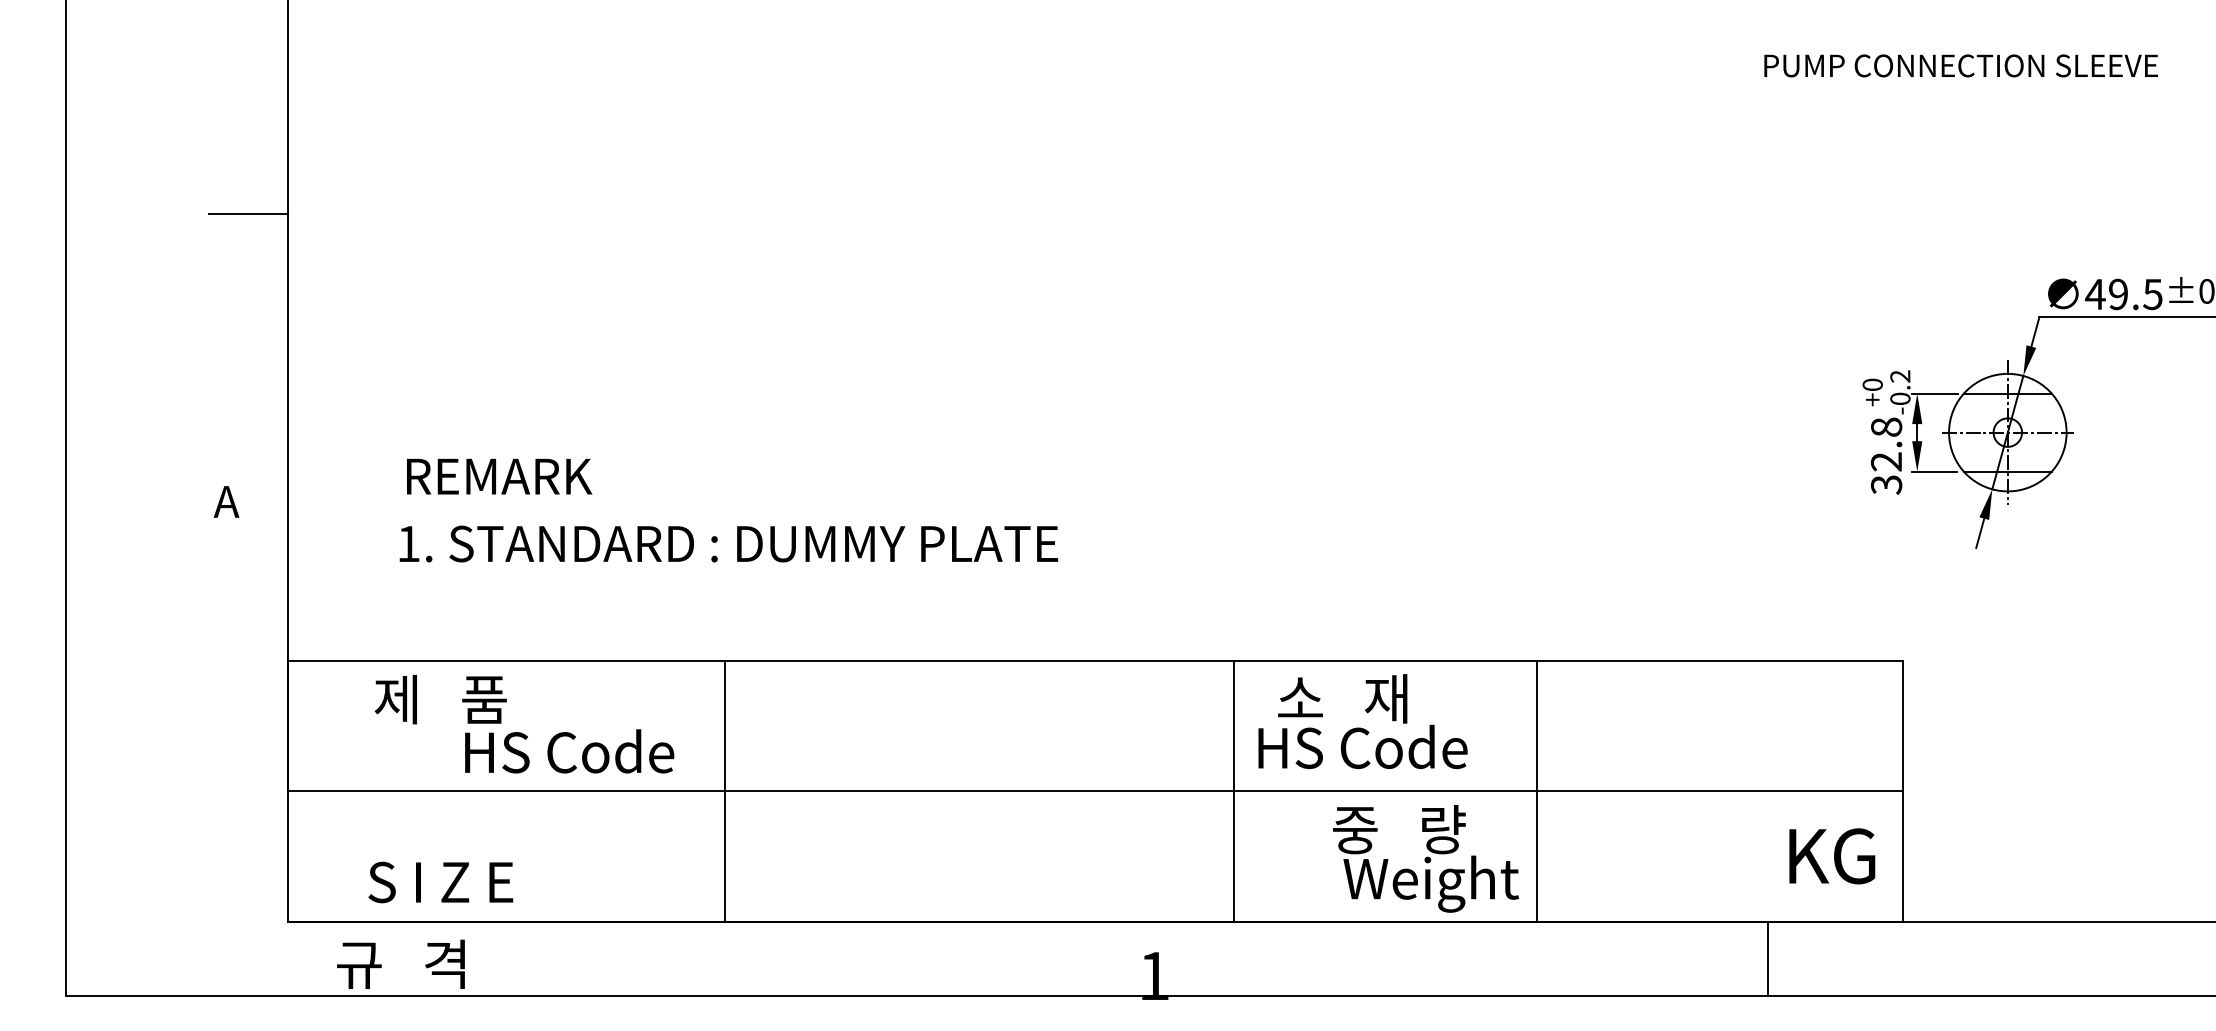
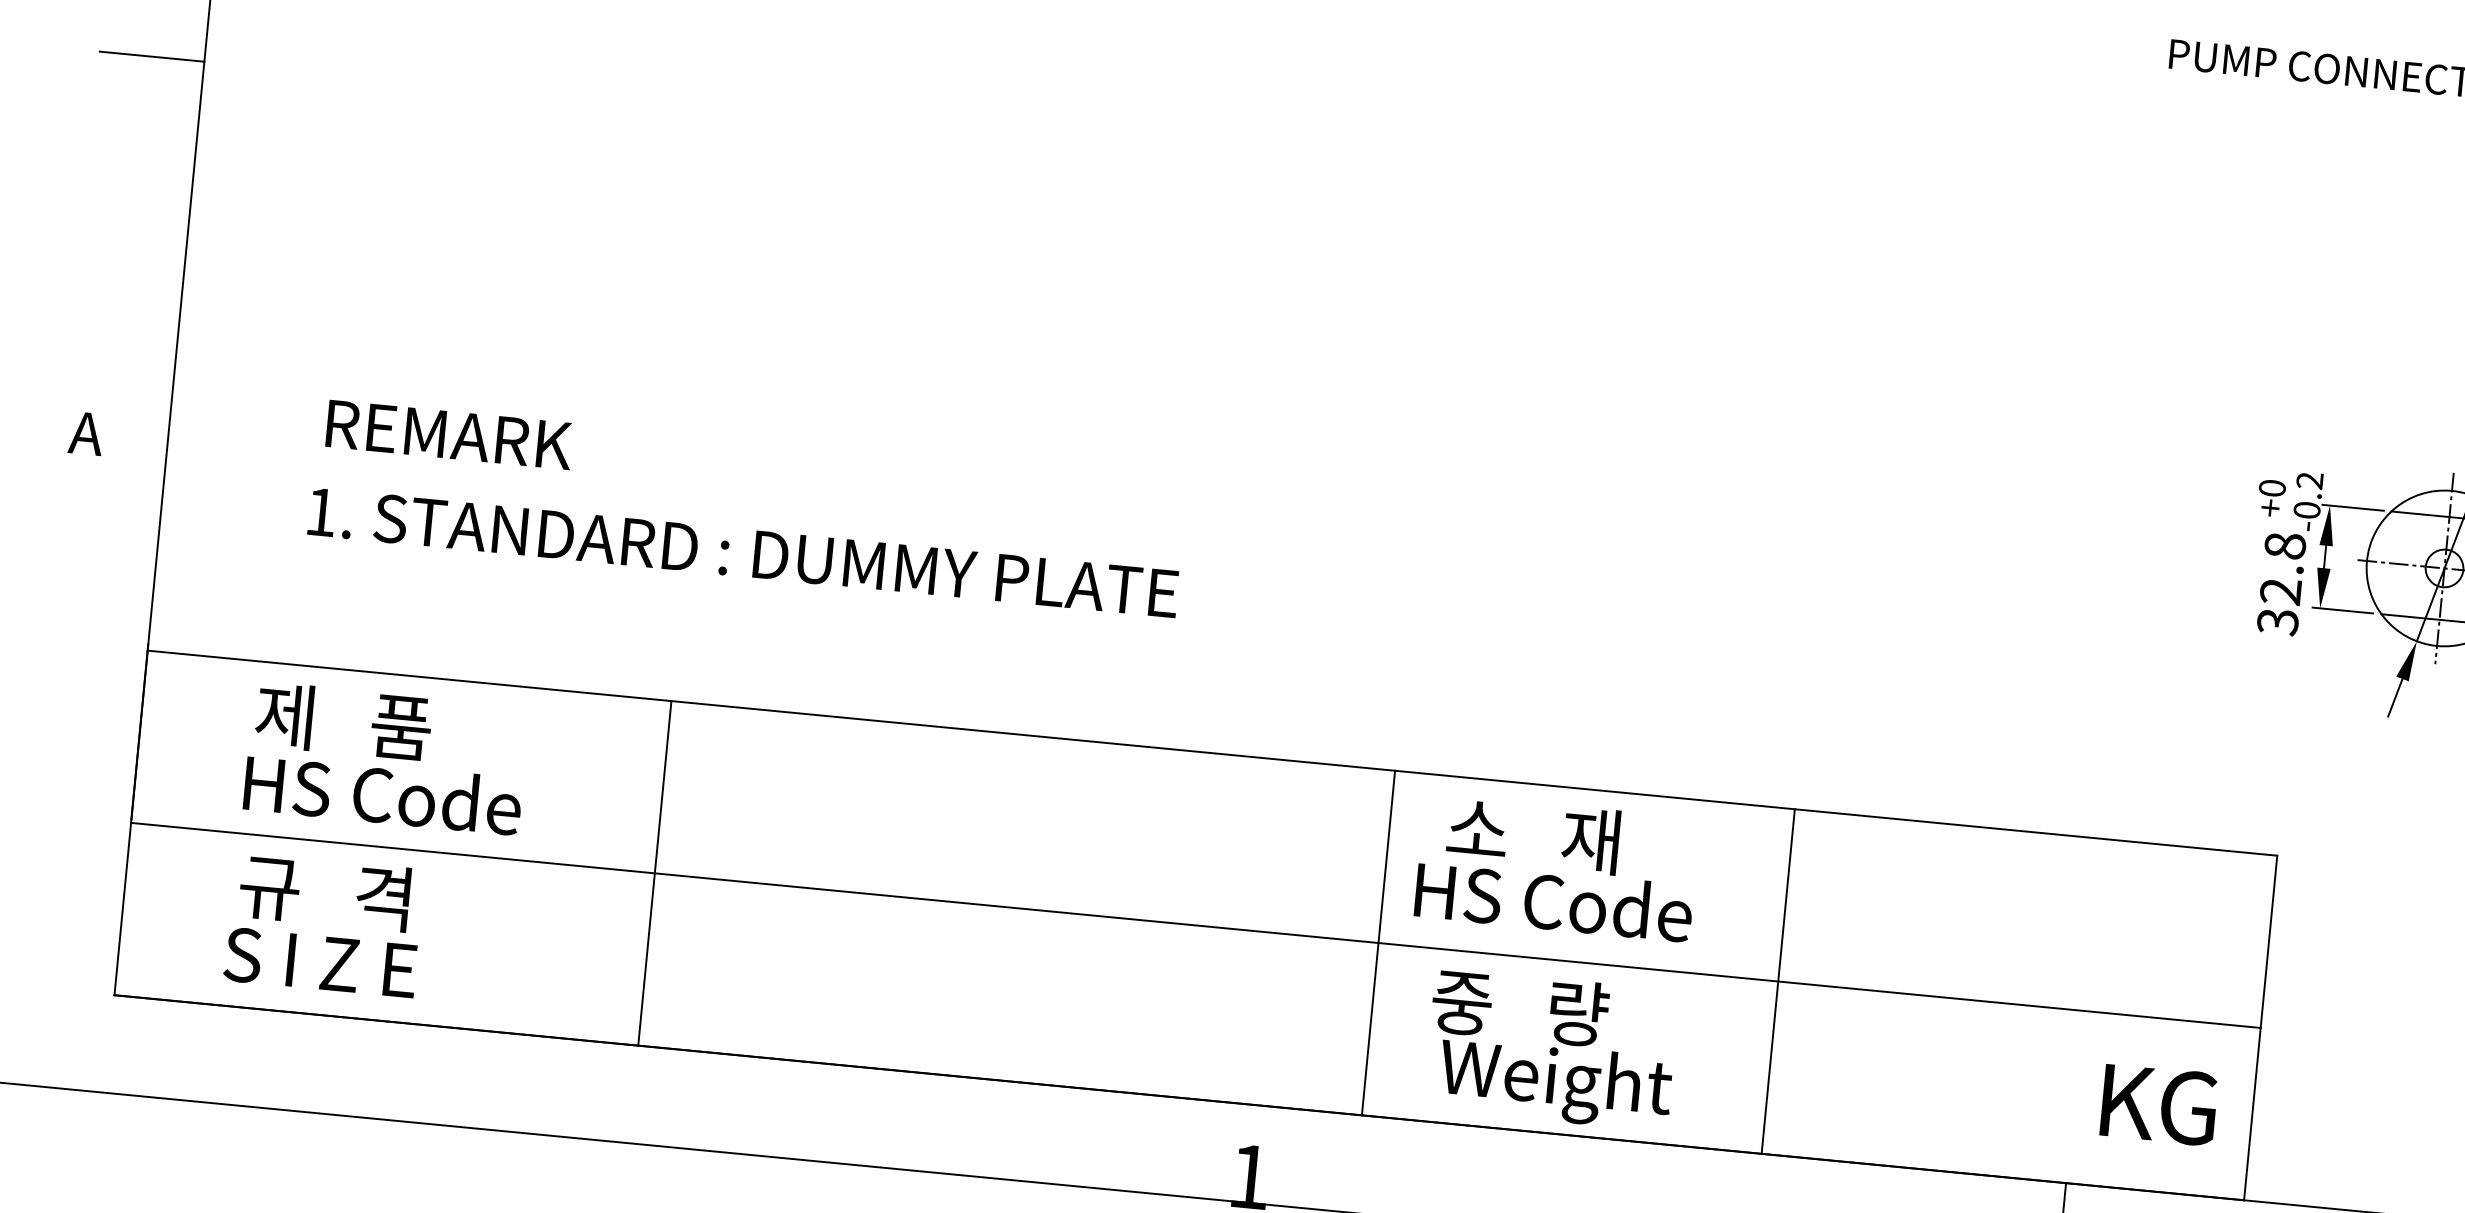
text: (569, 751) -> (382, 794), moved
line: (724, 790) -> (654, 872), moved
text: (1426, 858) -> (1552, 1049), moved
text: (400, 963) -> (324, 891), moved

